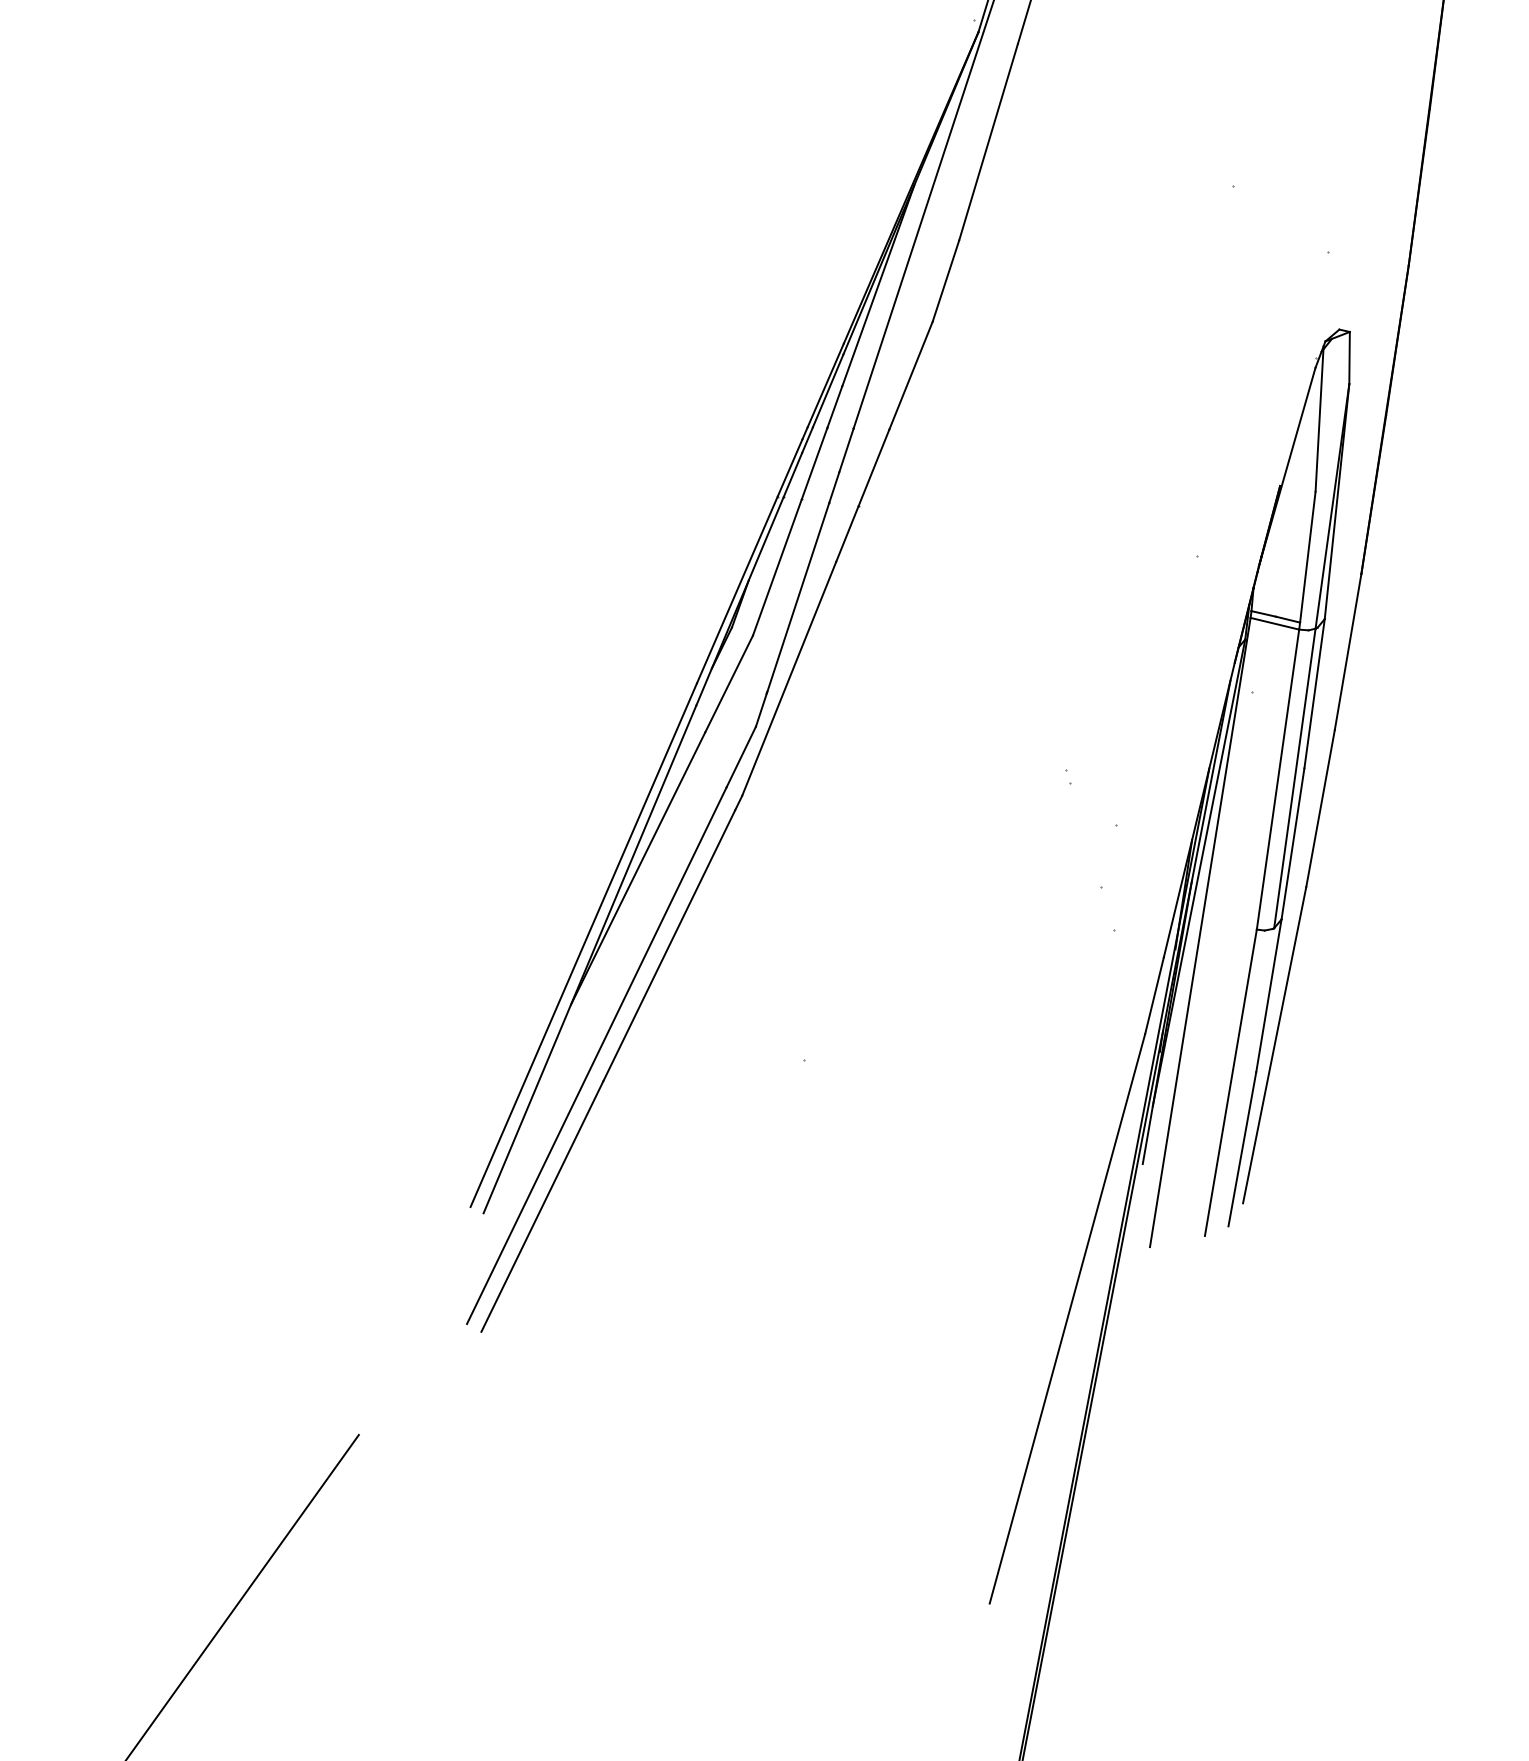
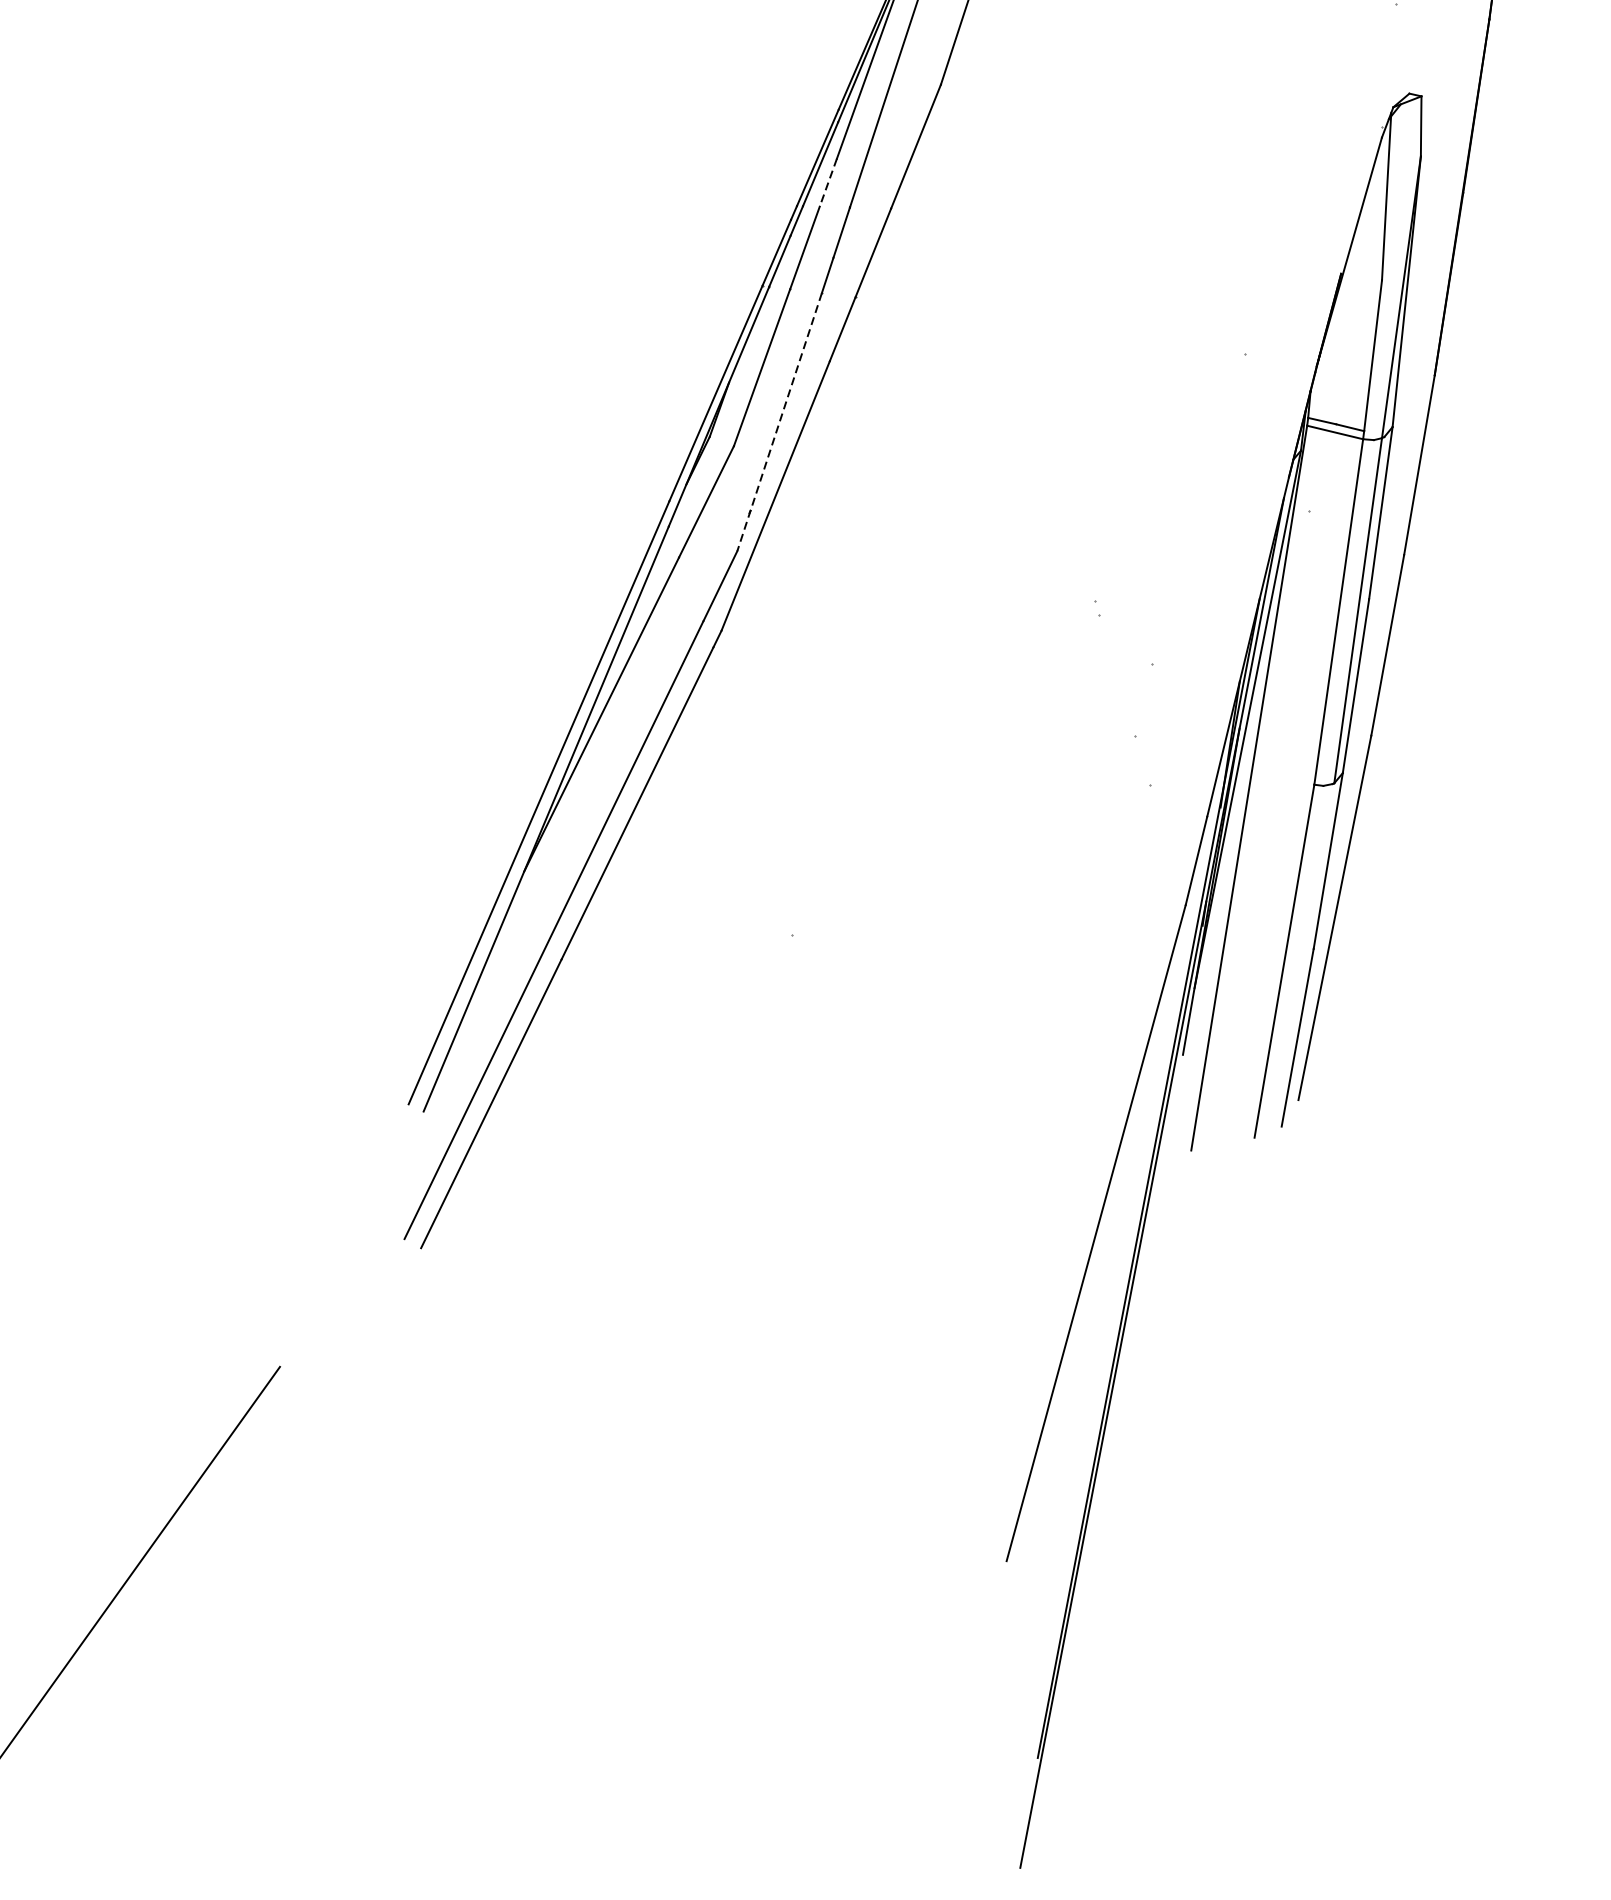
line: (834, 407) -> (827, 183), solid -> dashed
line: (792, 614) -> (779, 421), solid -> dashed

